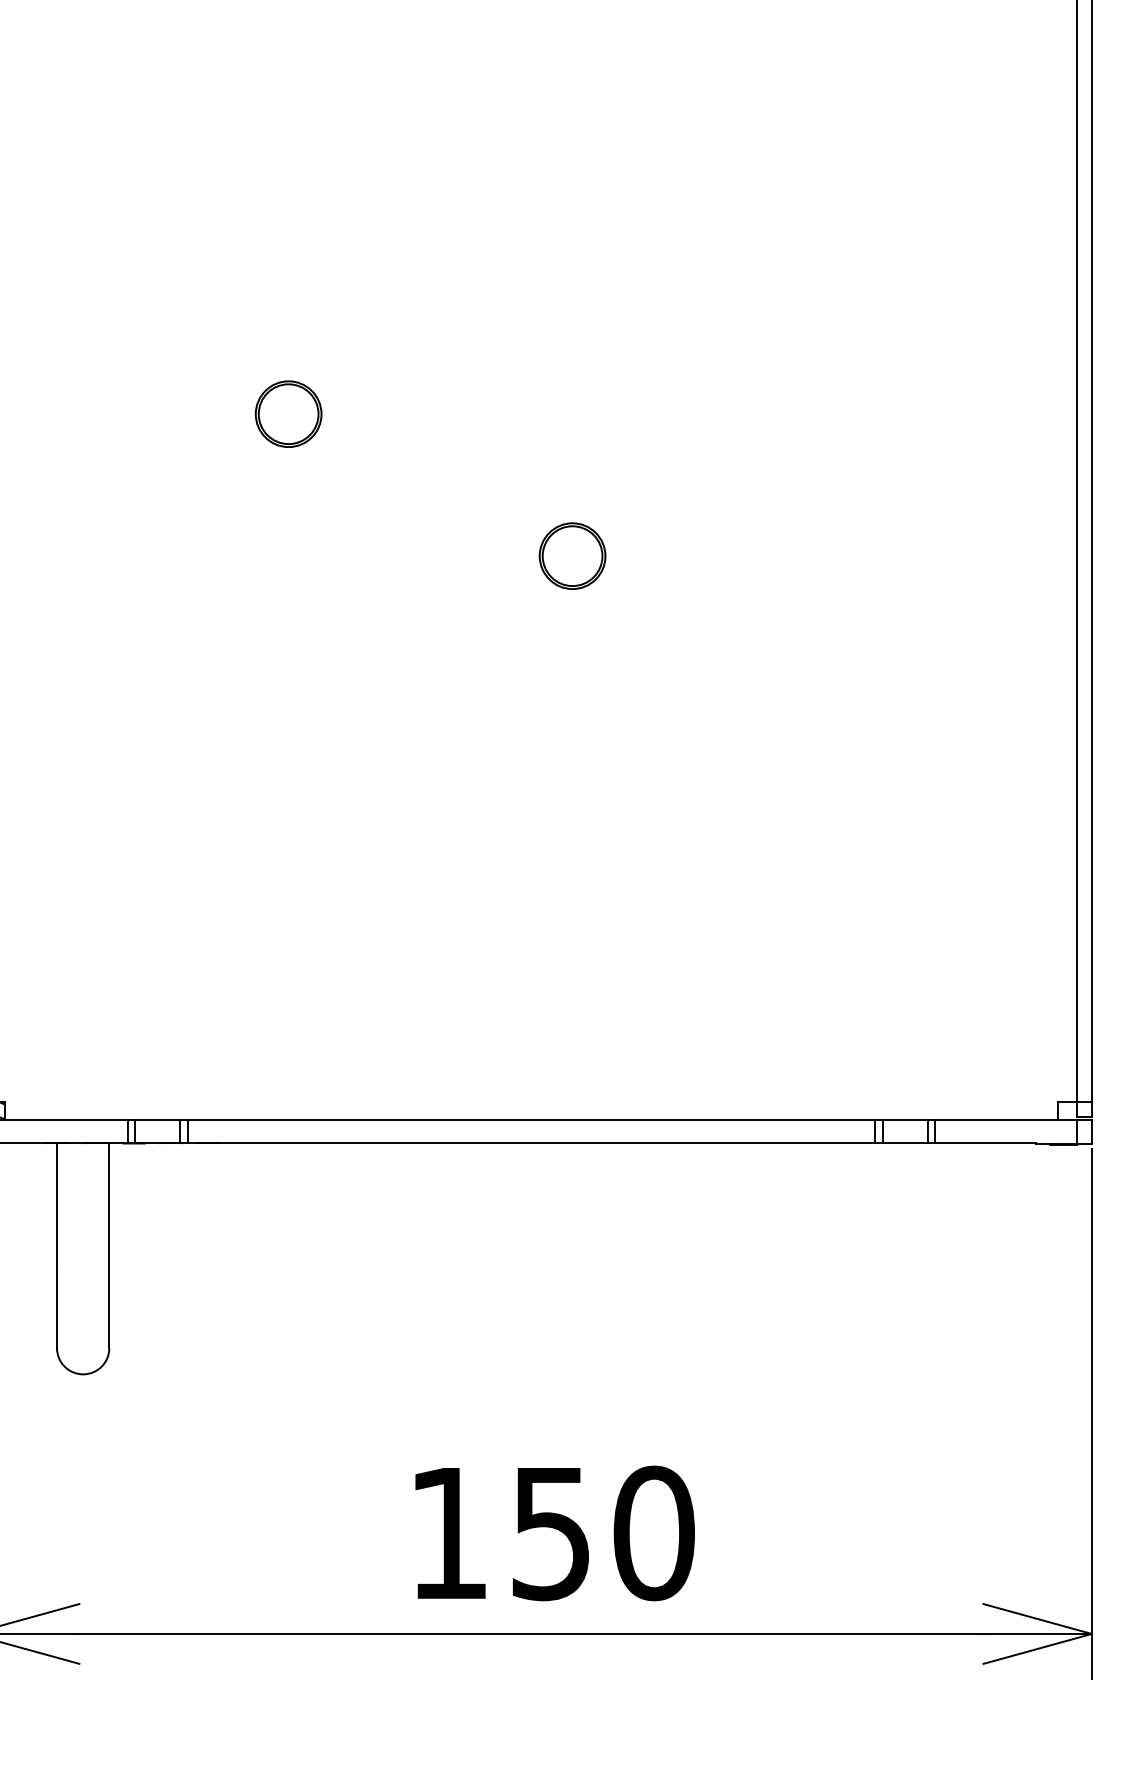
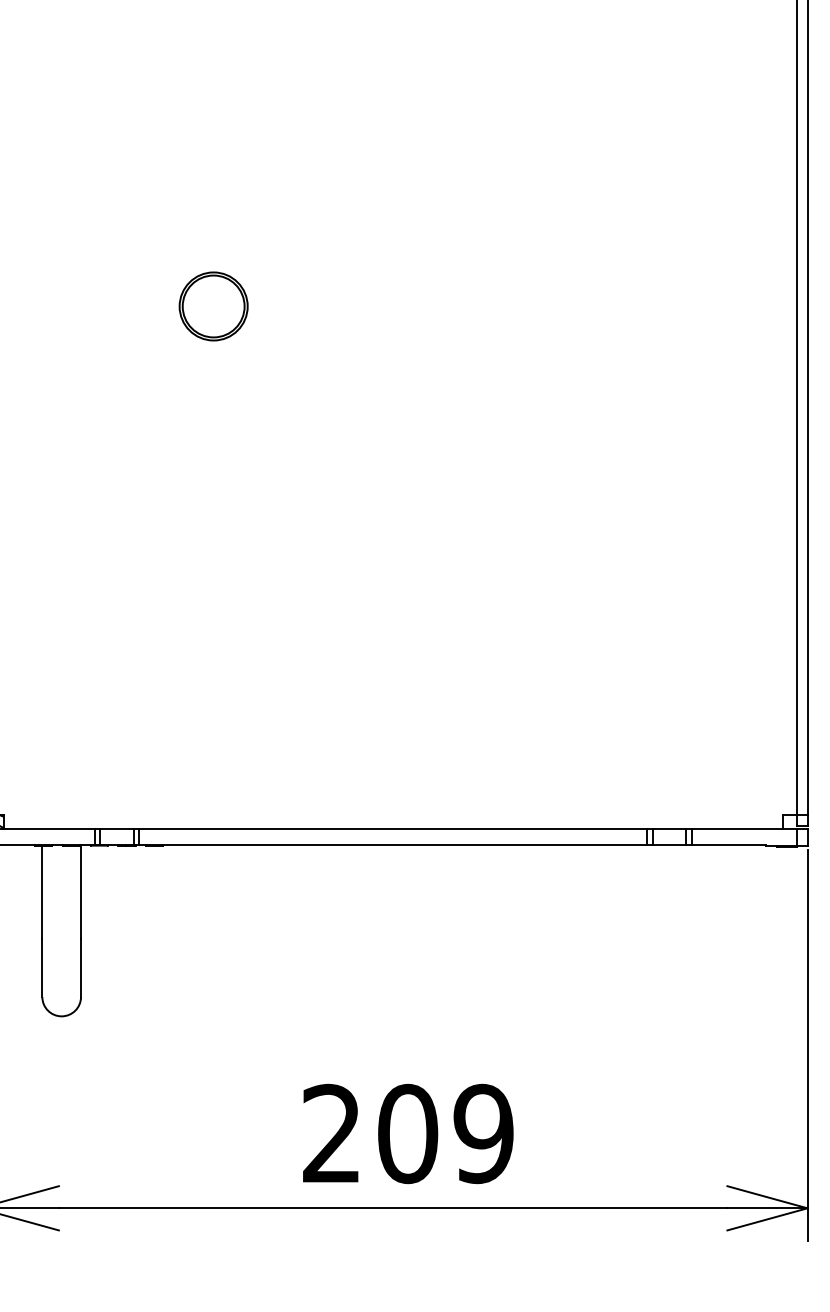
part: (288, 413) -> (213, 305), size x1.4
part: (572, 555) -> (423, 410), removed
text: (551, 1533) -> (407, 1134), 150 -> 209

